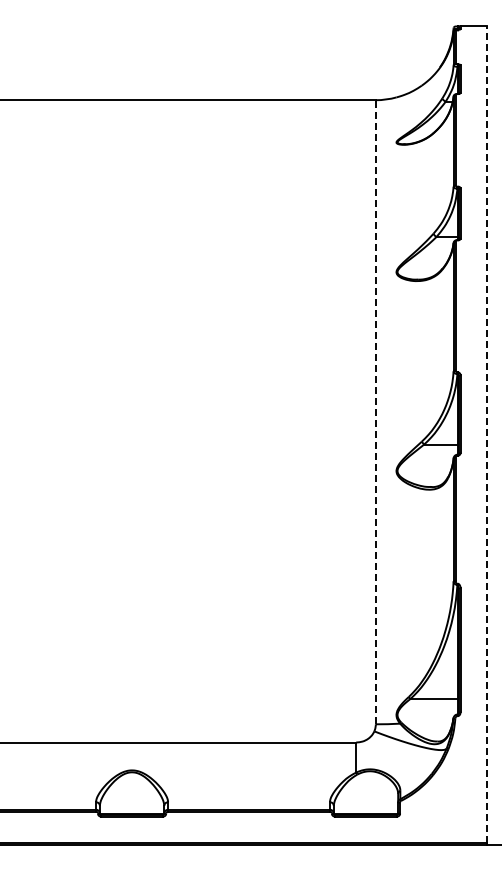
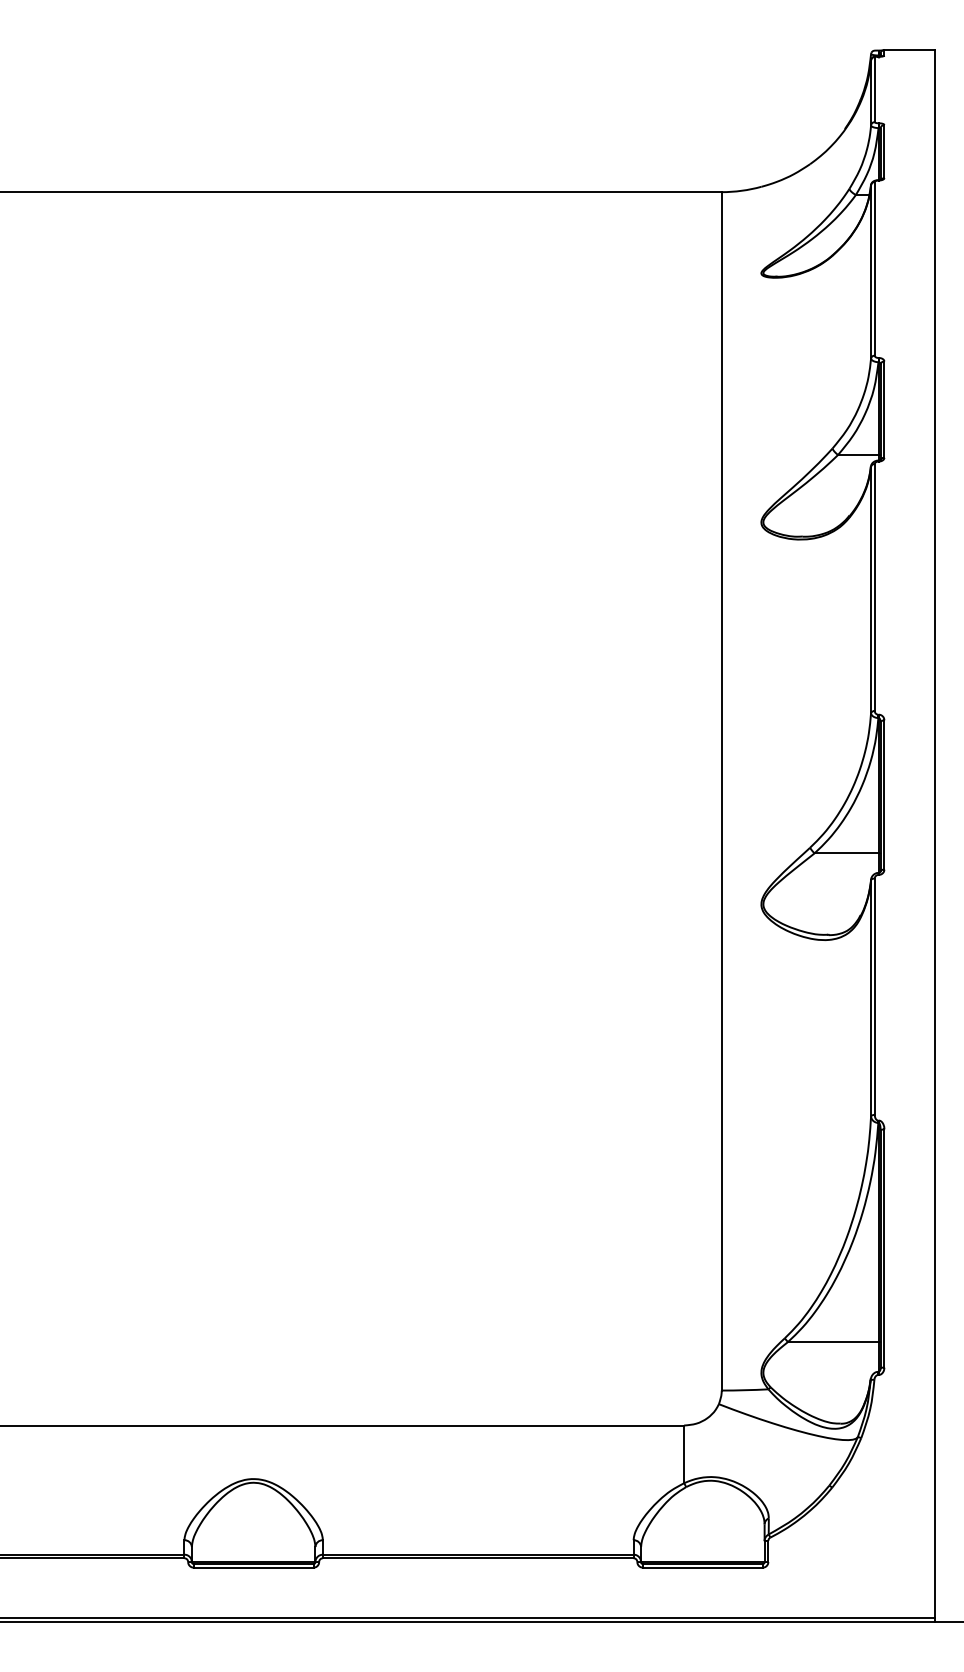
line: (375, 411) -> (721, 789), dashed -> solid
line: (486, 434) -> (934, 834), dashed -> solid

